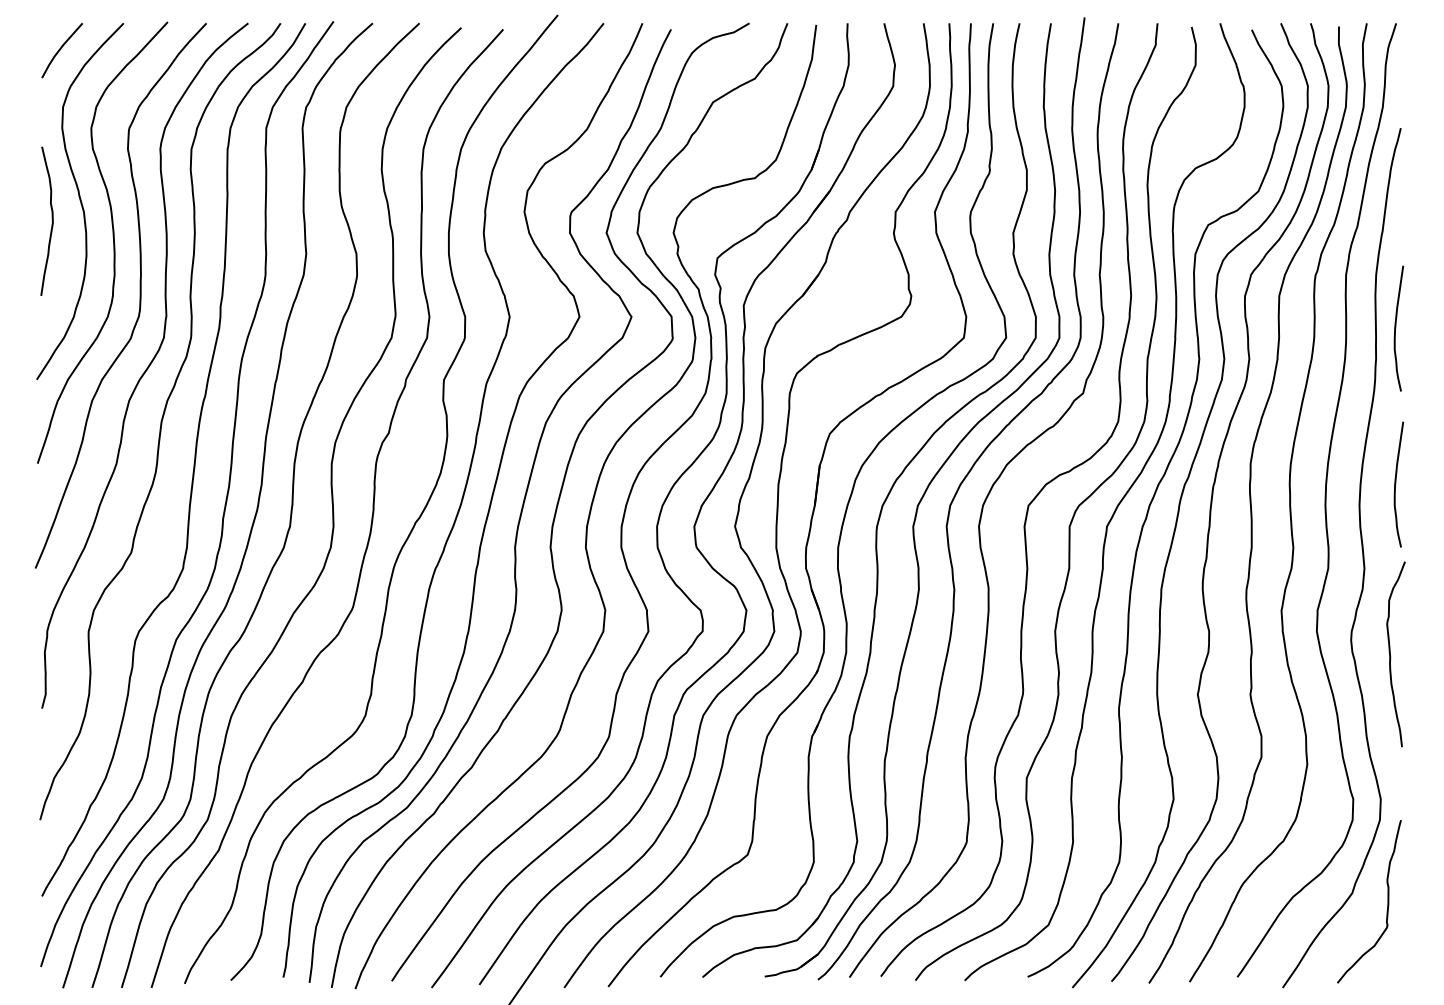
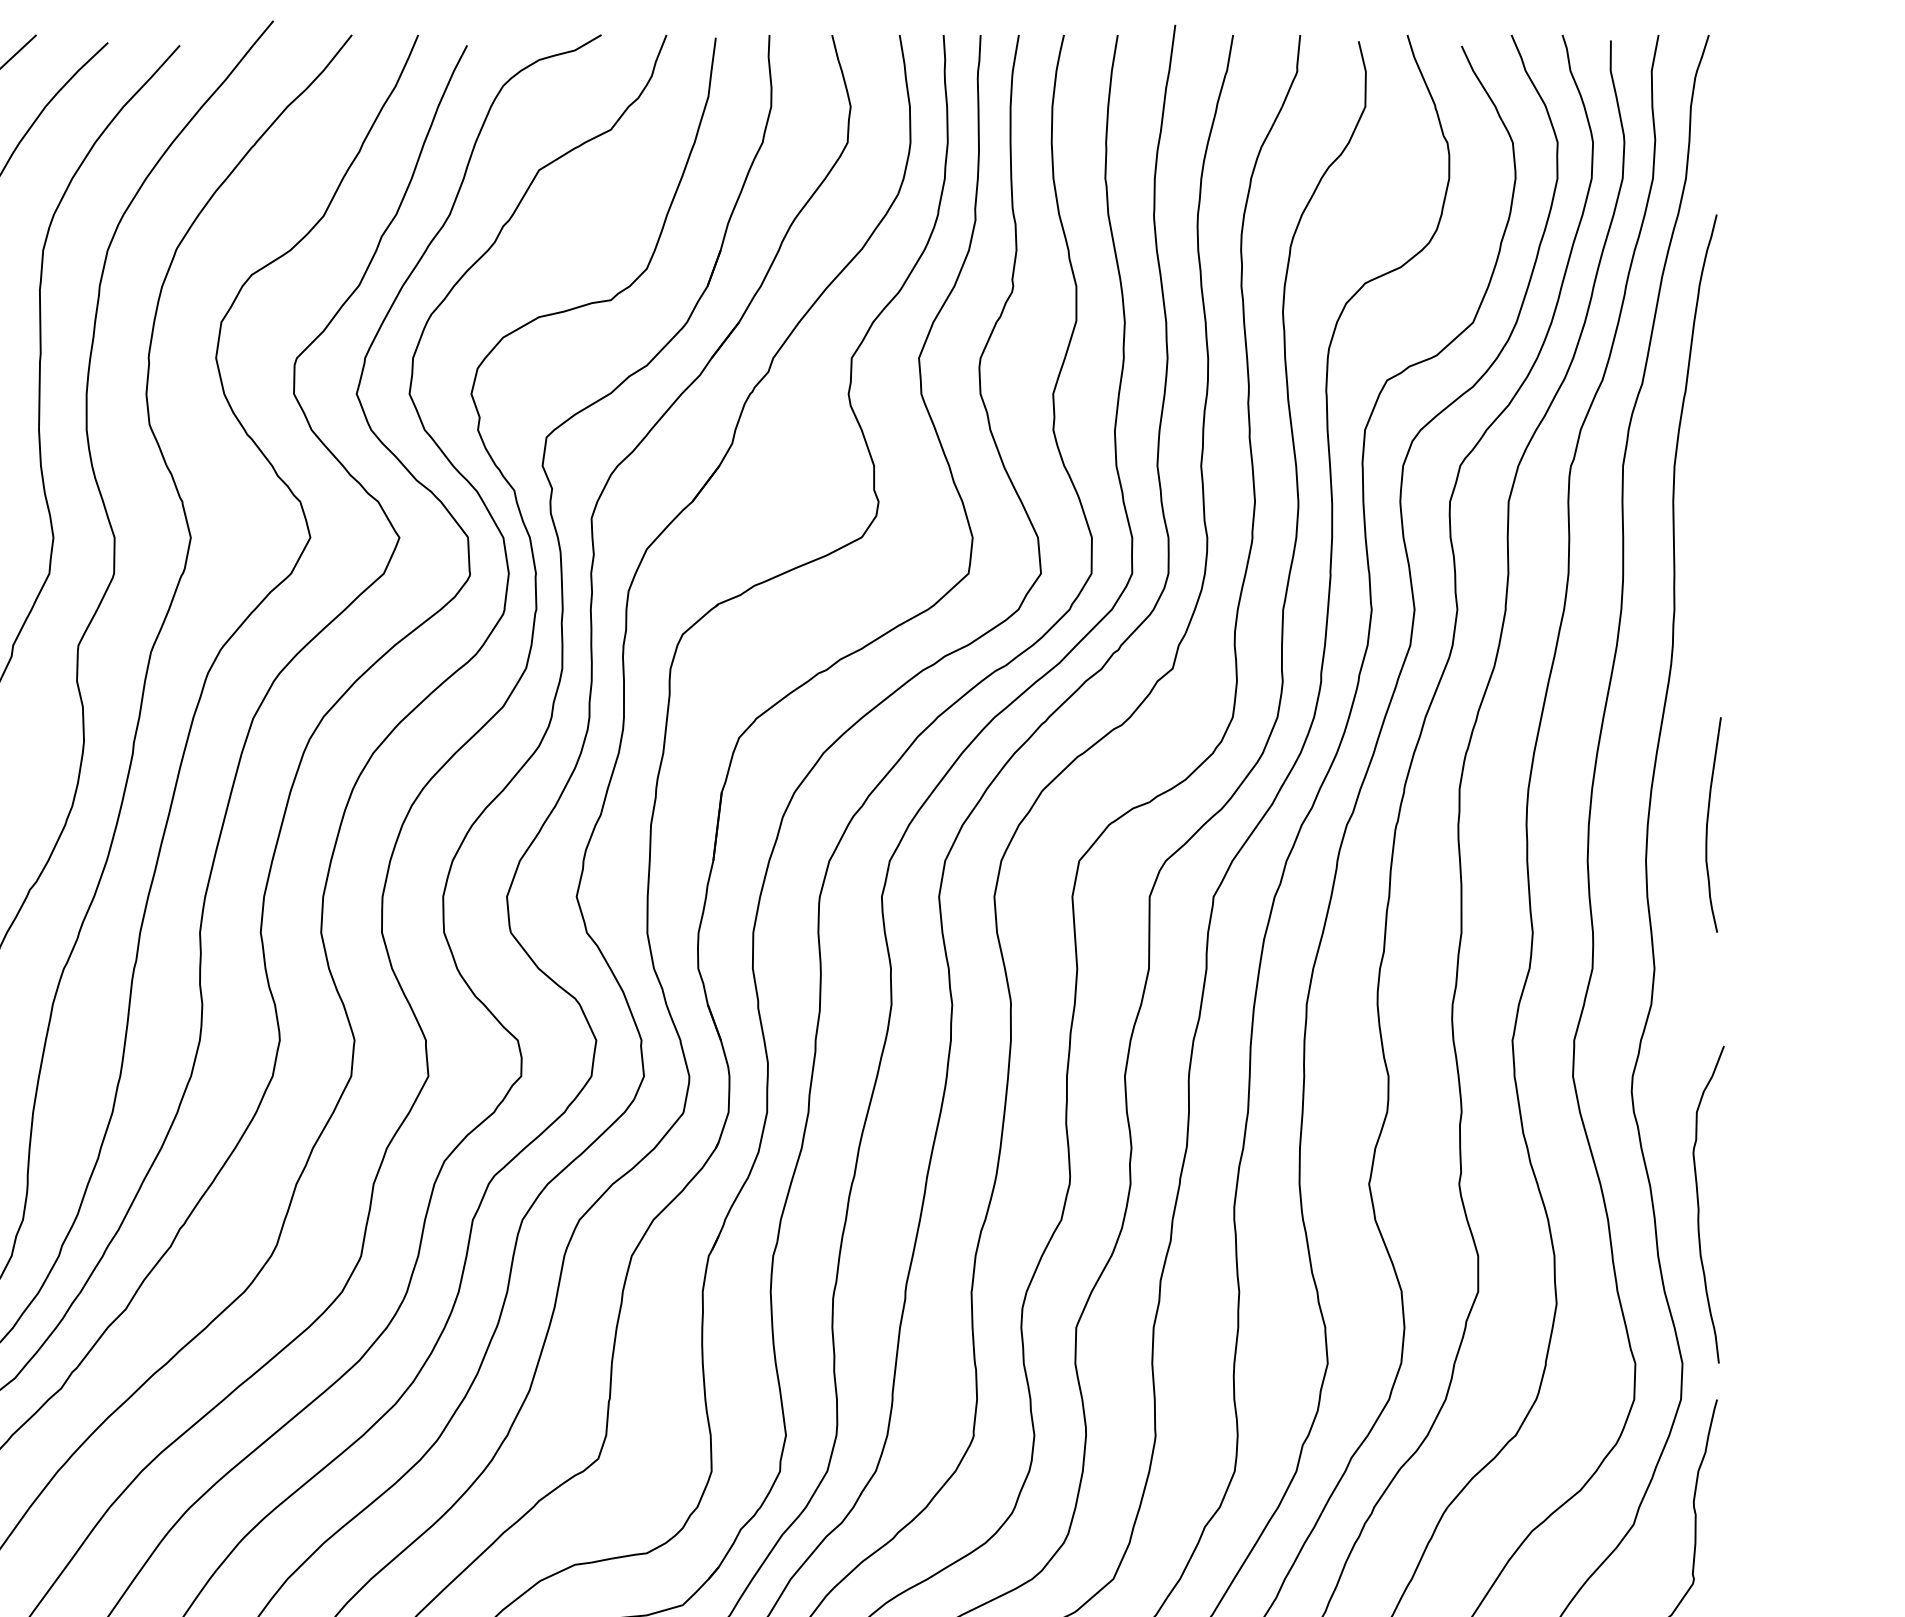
curve: (1396, 327) -> (1709, 555), removed
curve: (1391, 656) -> (1700, 1208), moved

